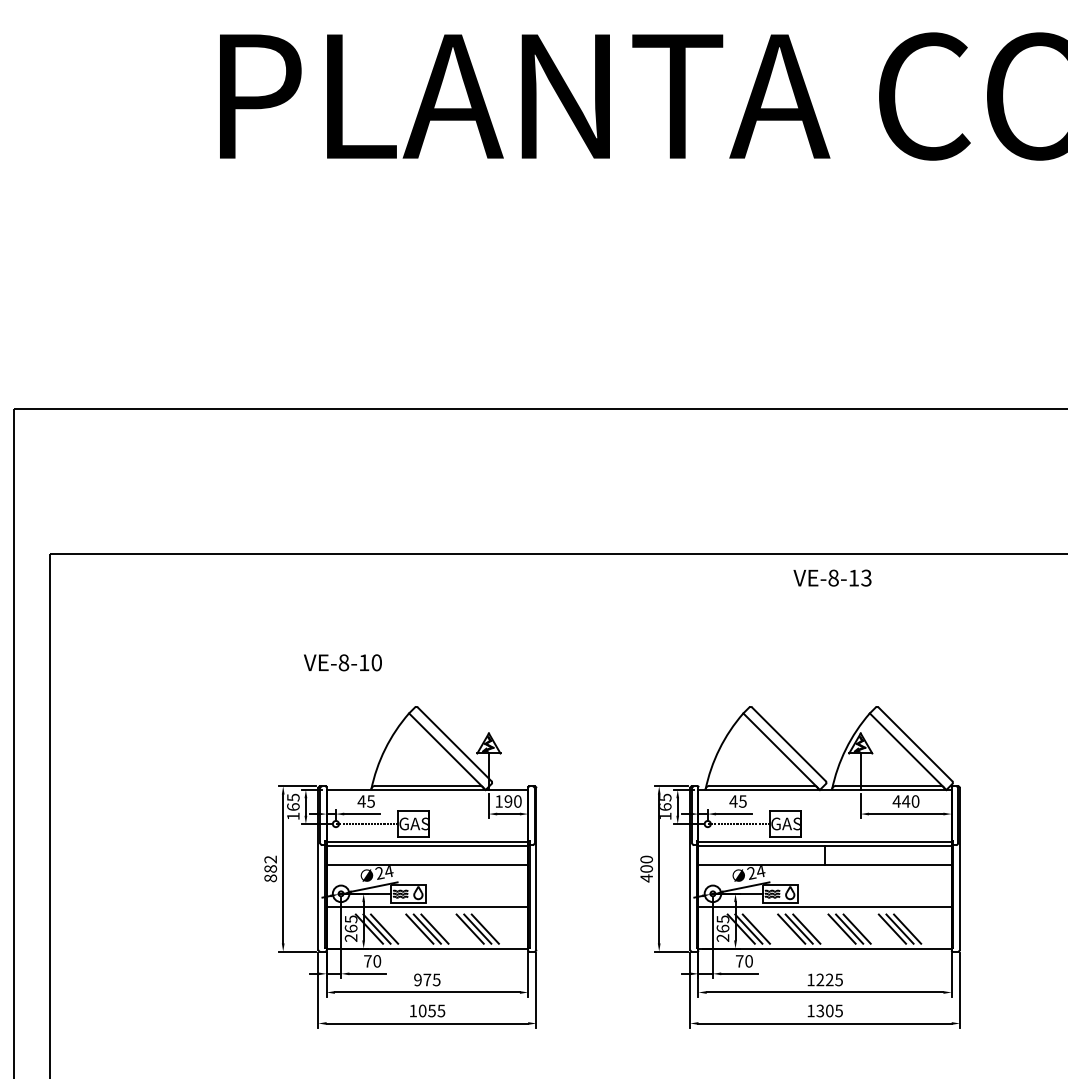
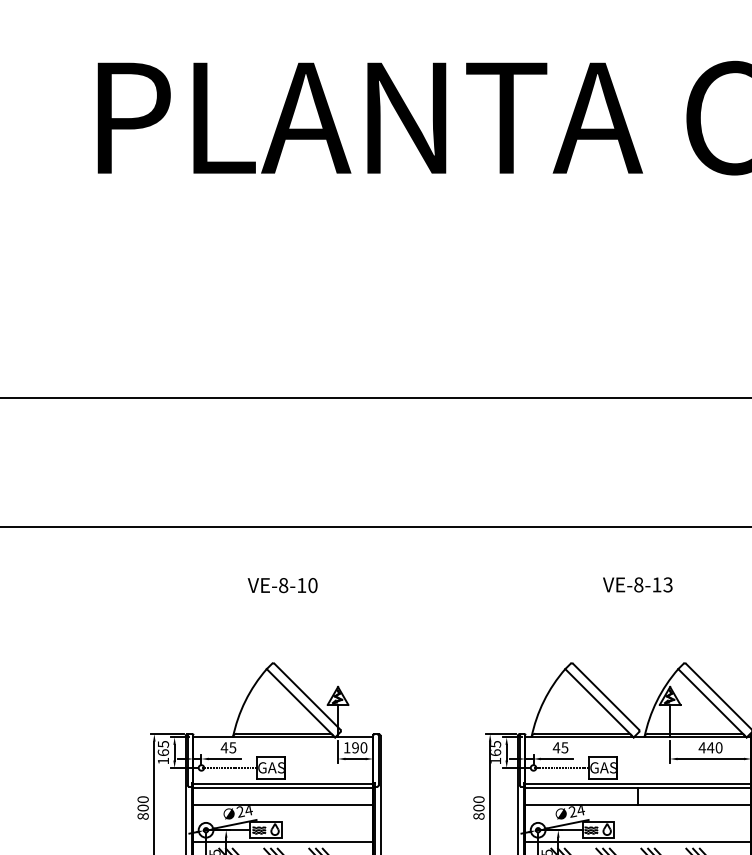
text: (832, 577) -> (637, 584), moved
text: (342, 662) -> (282, 585), moved
text: (270, 863) -> (142, 803), 882 -> 800
text: (646, 878) -> (478, 816), 400 -> 800

